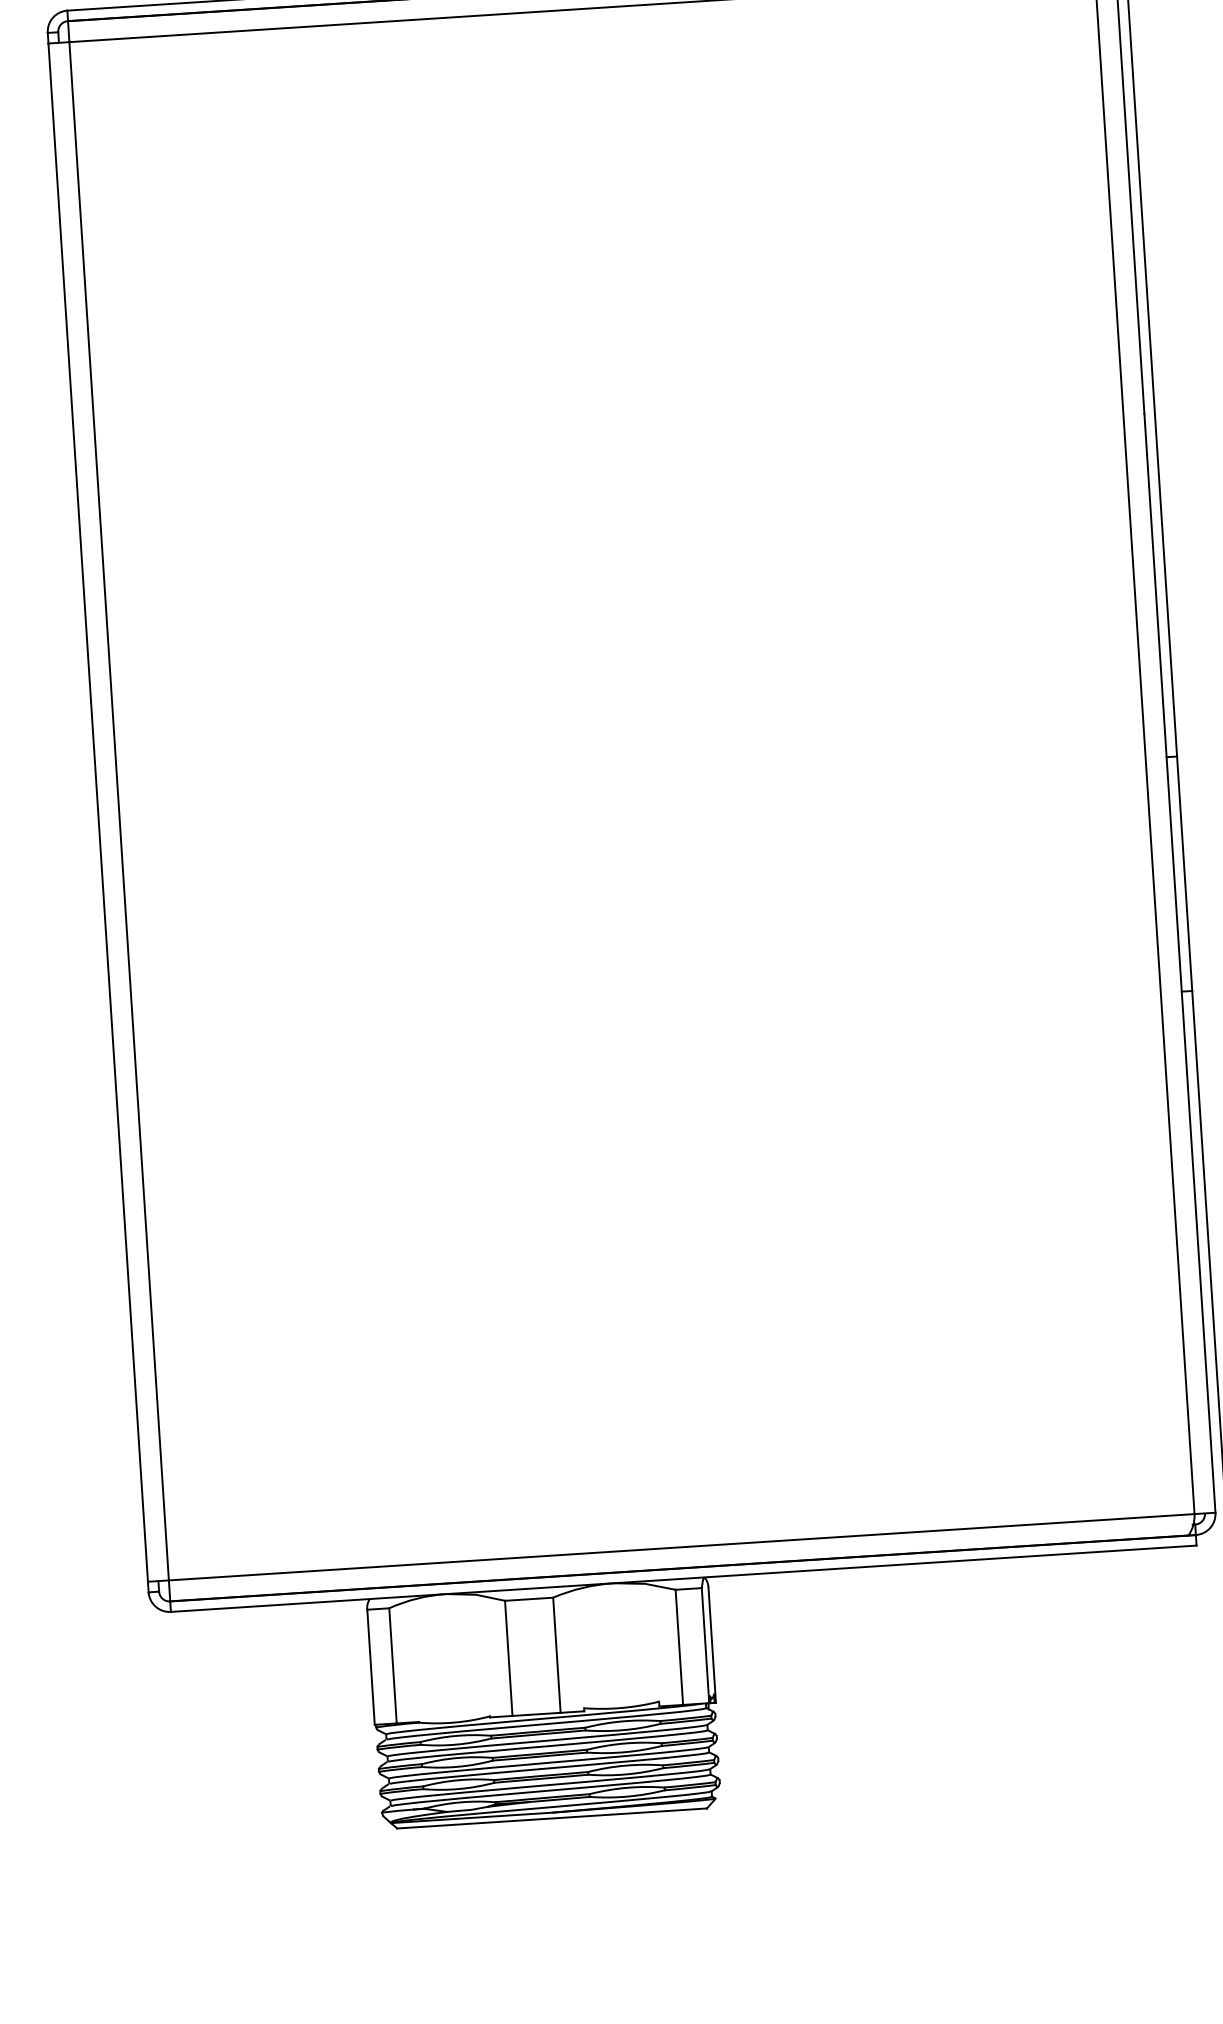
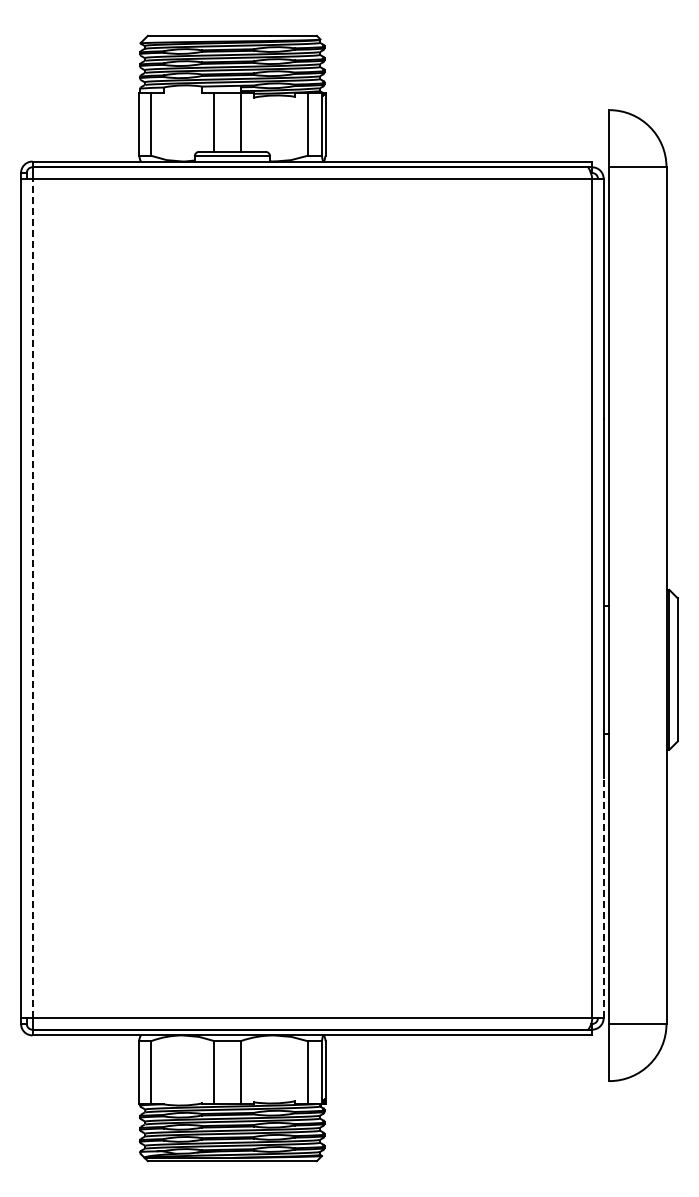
line: (119, 811) -> (32, 598), solid -> dashed
line: (1200, 1293) -> (603, 898), solid -> dashed

